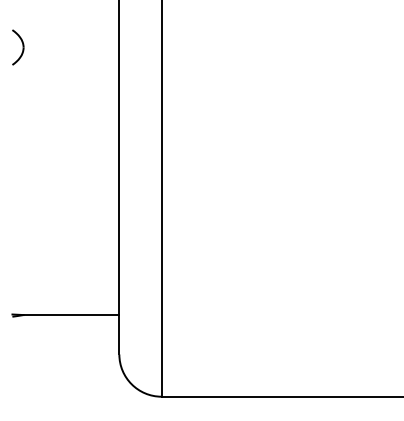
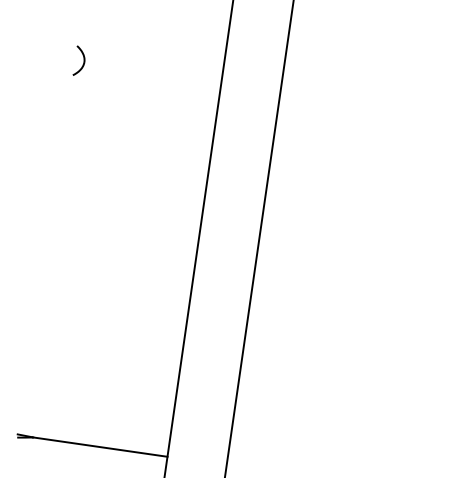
part: (18, 47) -> (80, 61), size x0.6

